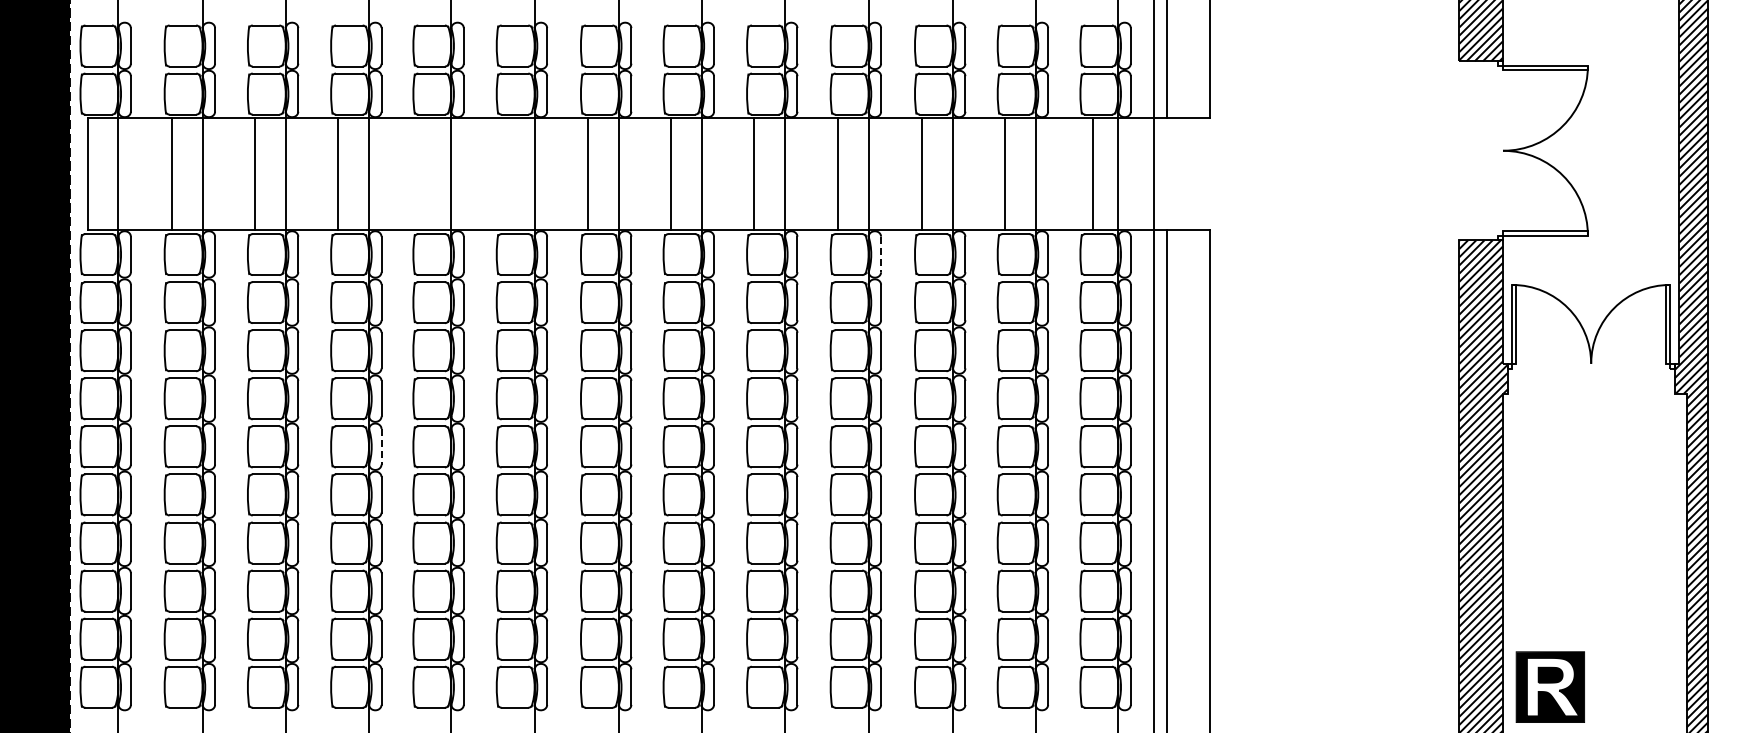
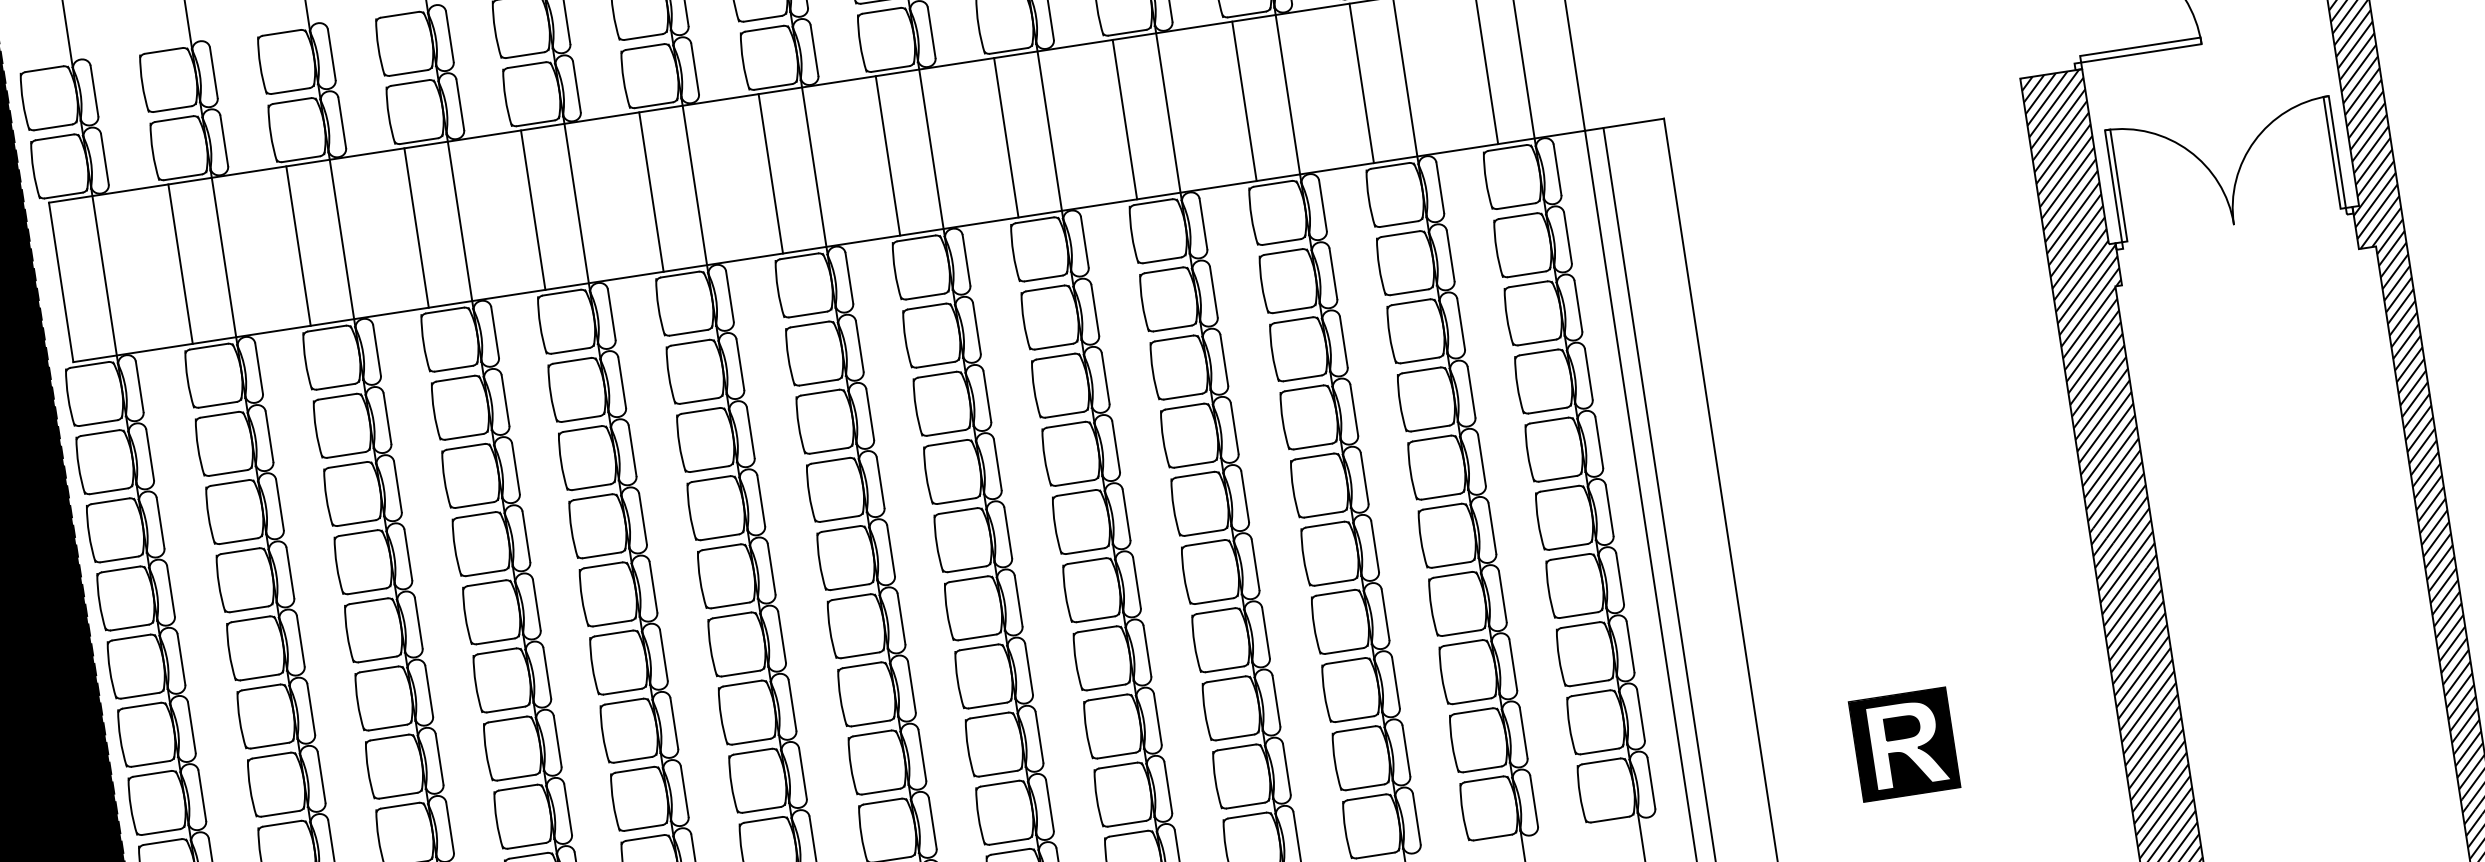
line: (420, 174) -> (533, 210), added
line: (504, 174) -> (652, 192), added
line: (881, 254) -> (1204, 224), dashed -> solid
line: (381, 446) -> (536, 604), dashed -> solid
part: (1549, 686) -> (1903, 743), moved

